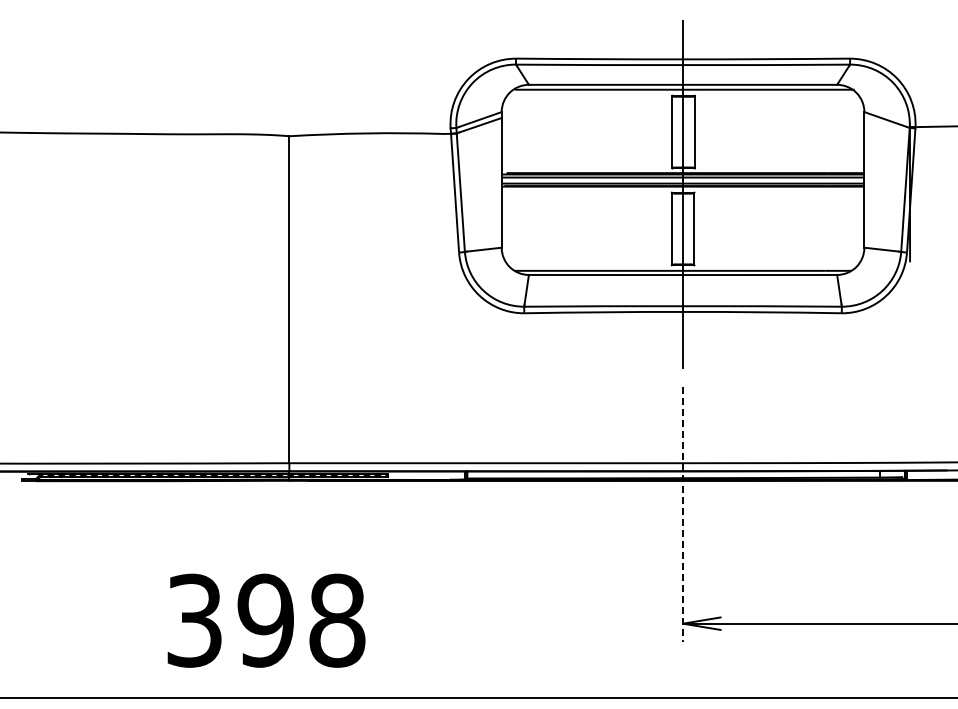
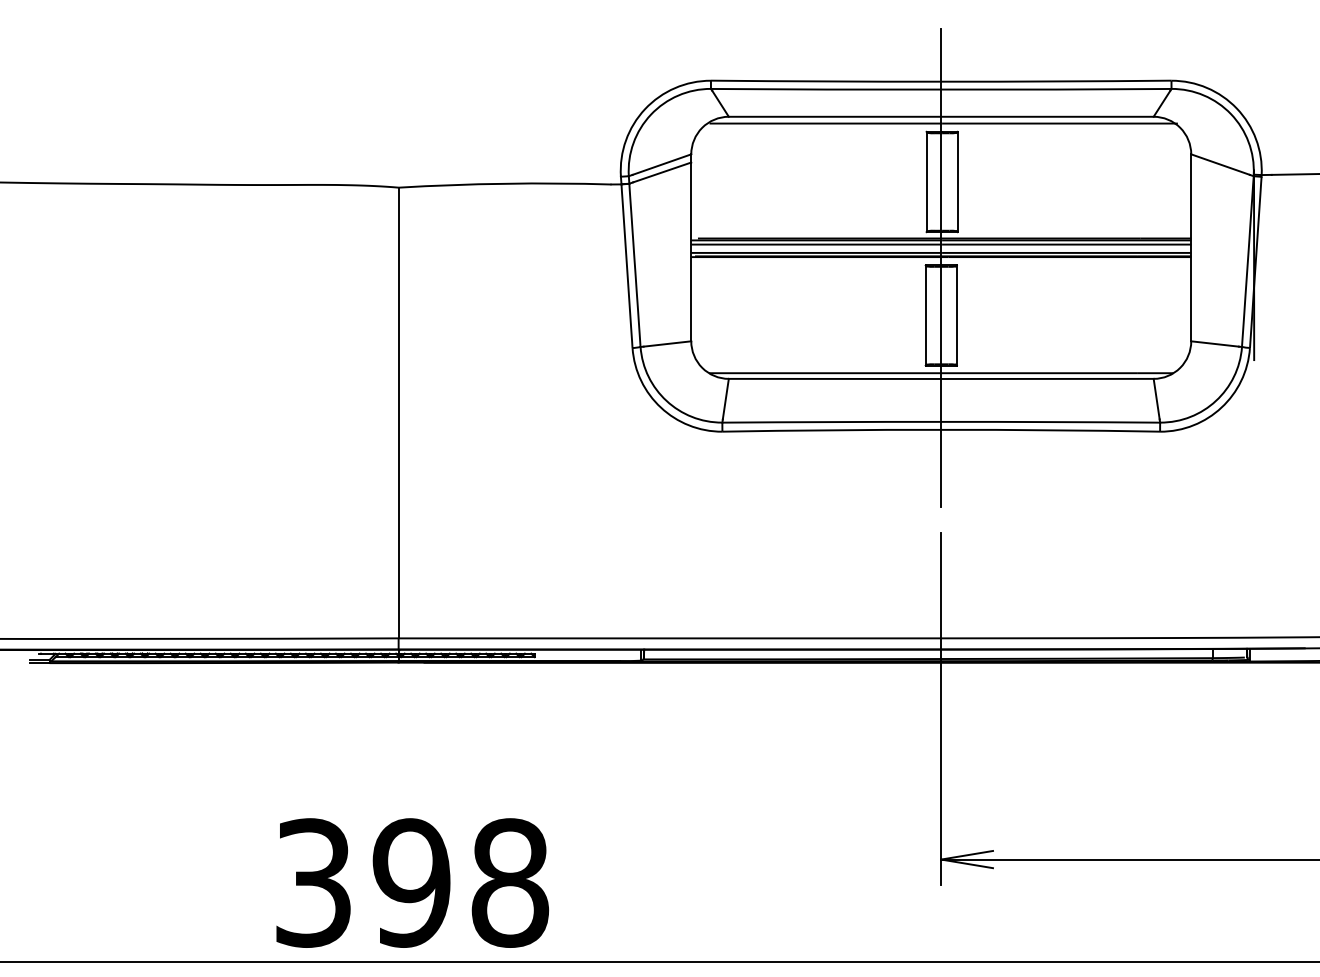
line: (683, 514) -> (941, 709), dashed -> solid
text: (266, 620) -> (412, 882), moved

